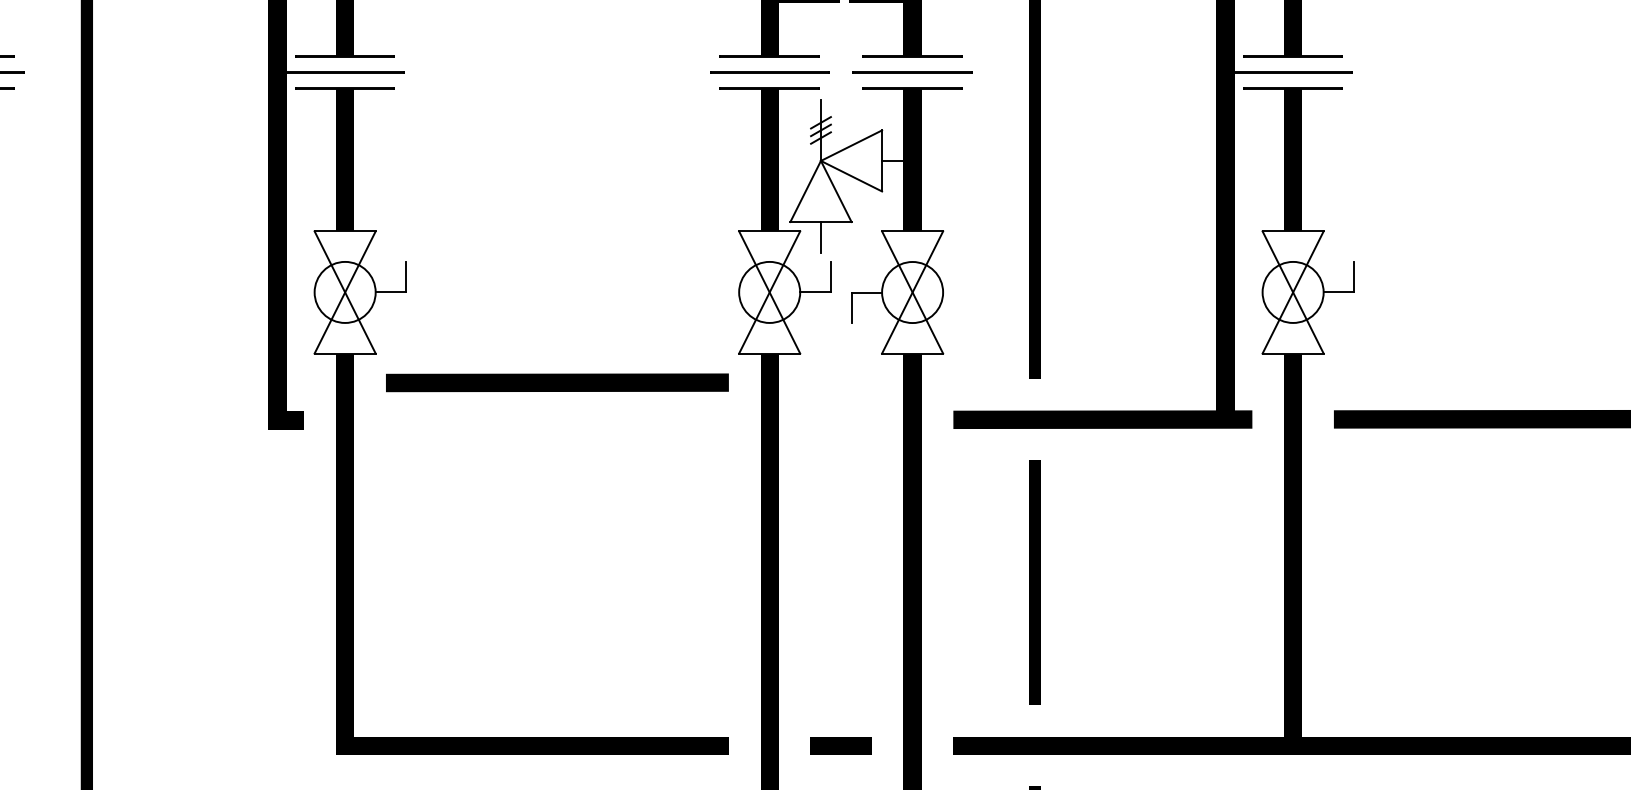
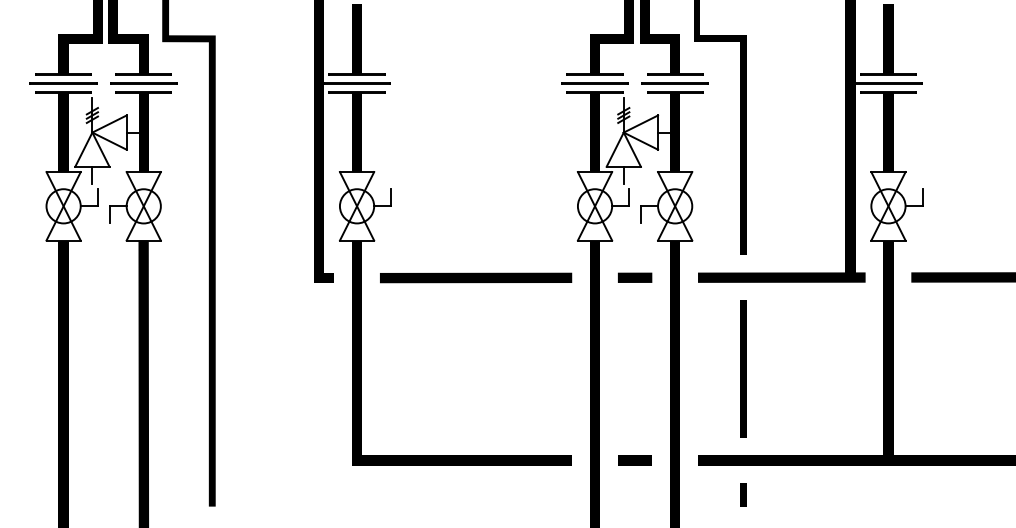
line: (558, 381) -> (476, 277), moved
line: (841, 419) -> (635, 277), added

